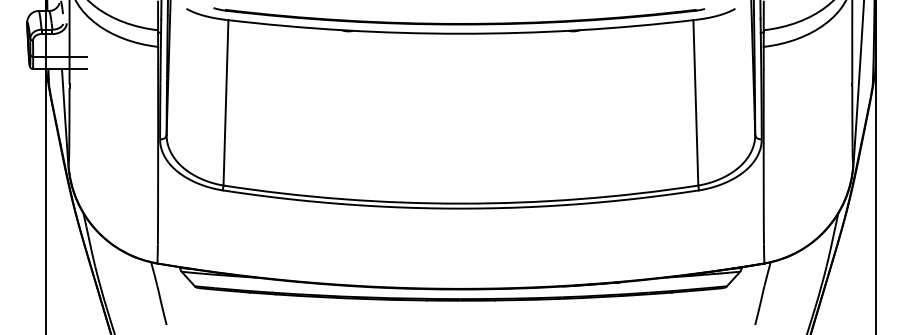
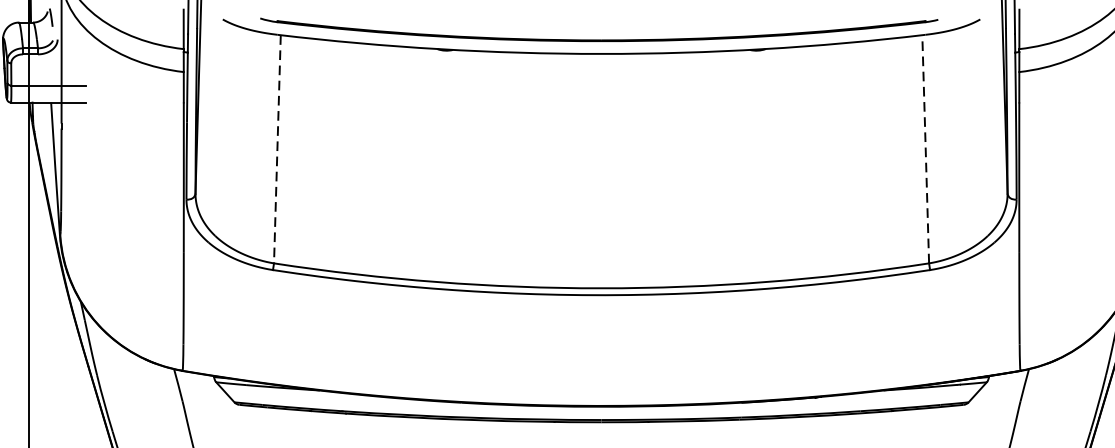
line: (225, 102) -> (276, 148), solid -> dashed
line: (695, 102) -> (925, 148), solid -> dashed

